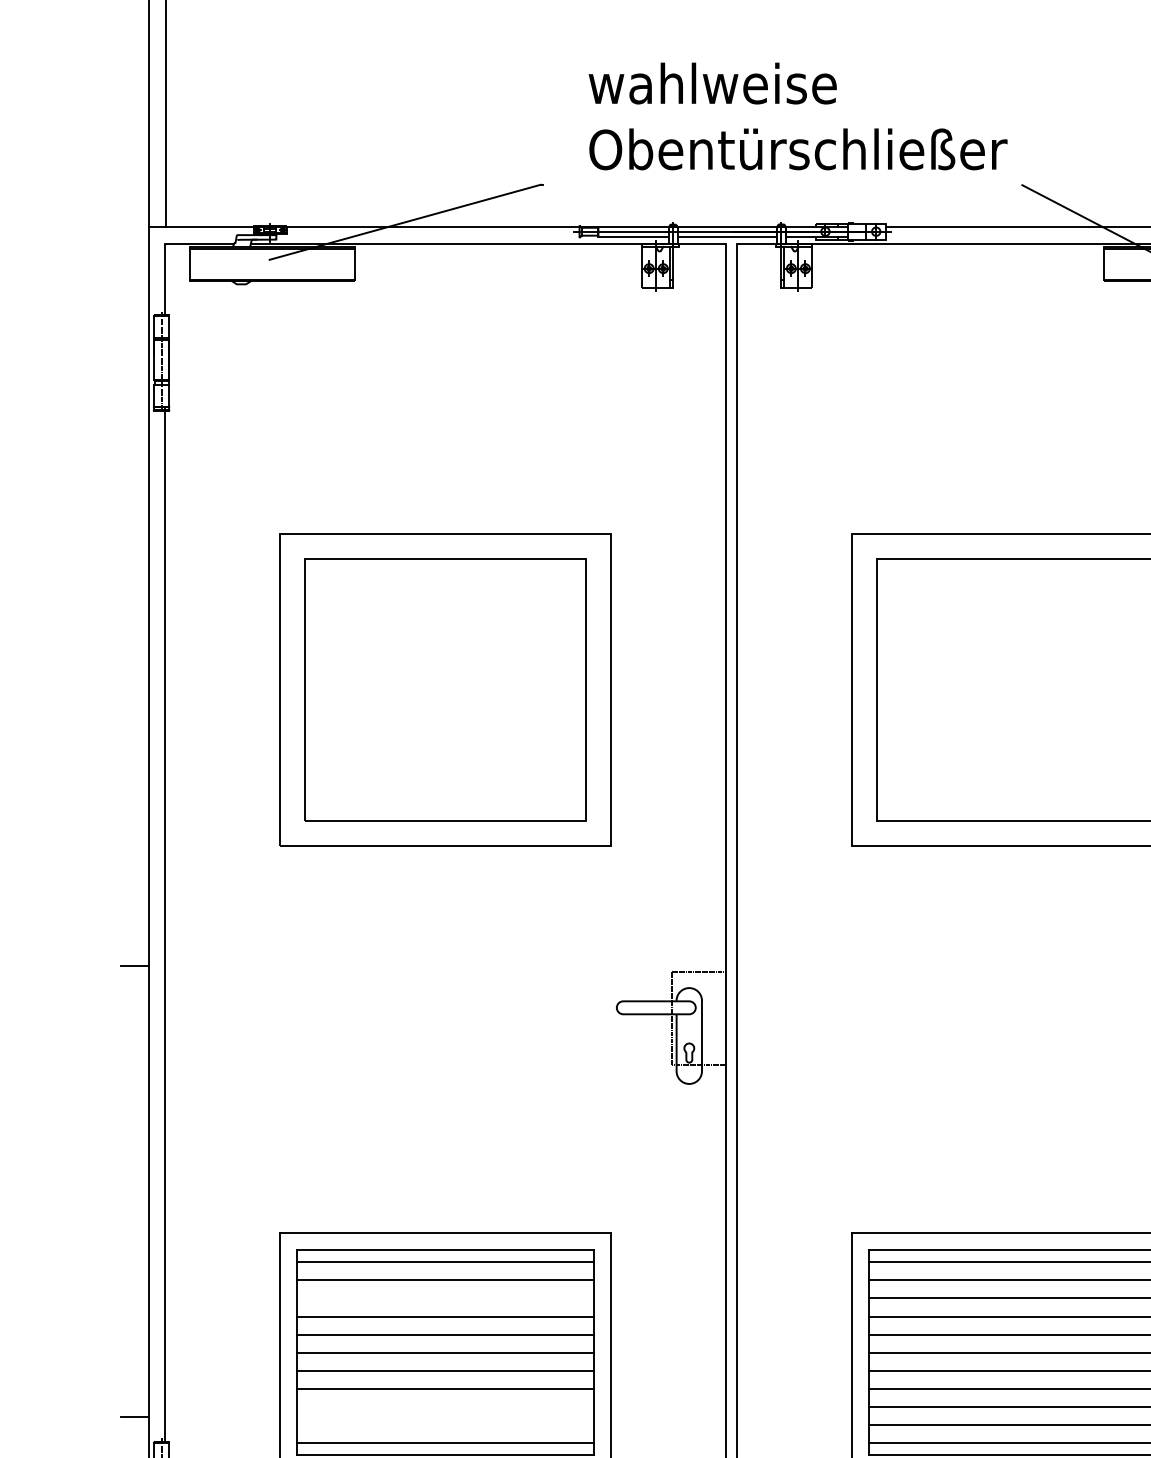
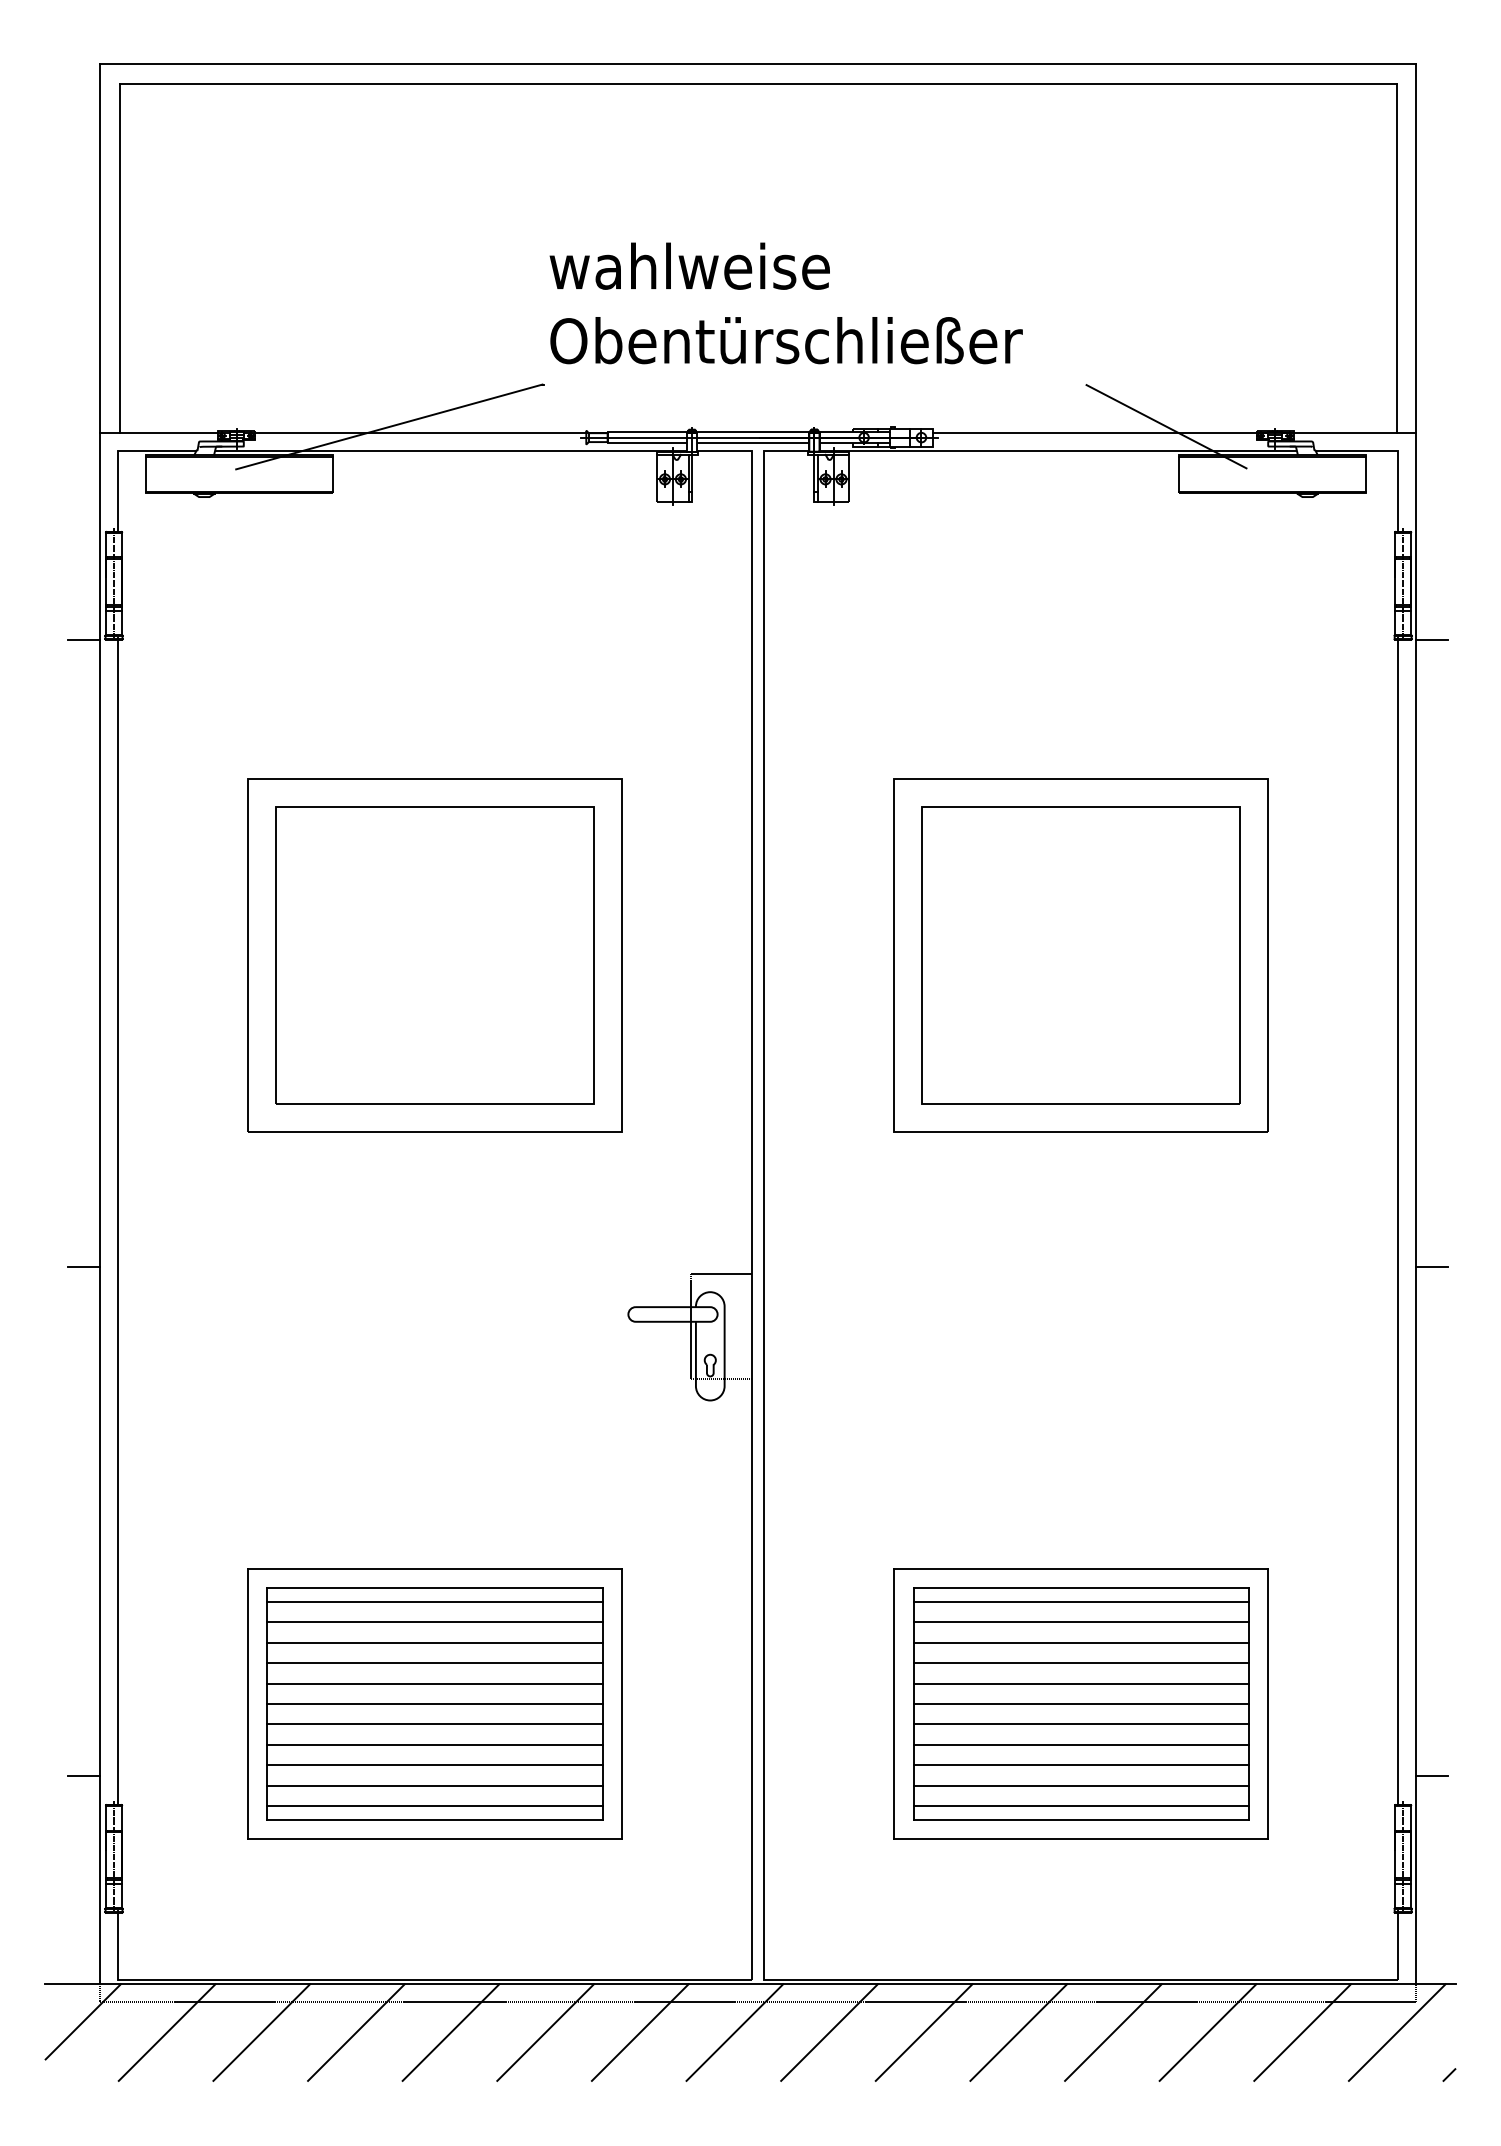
text: (797, 116) -> (785, 303), moved
line: (134, 410) -> (83, 639), added
line: (445, 1298) -> (434, 1642), added
line: (445, 1407) -> (434, 1765), added
line: (445, 1424) -> (434, 1785), added

